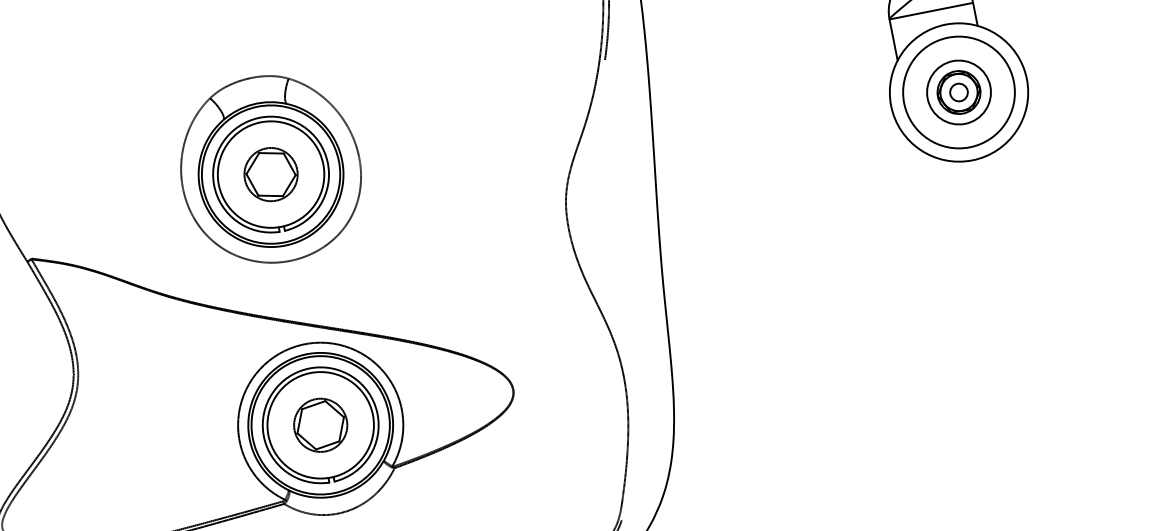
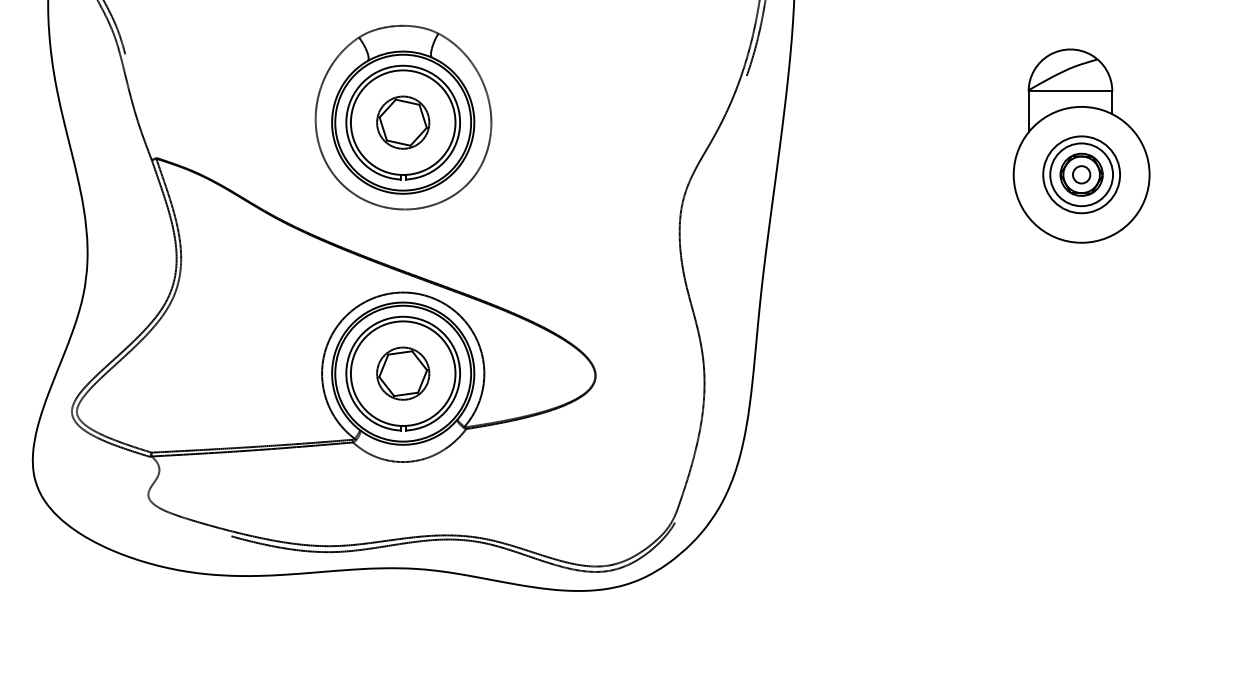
circle: (958, 92) -> (1081, 174), size x0.7

